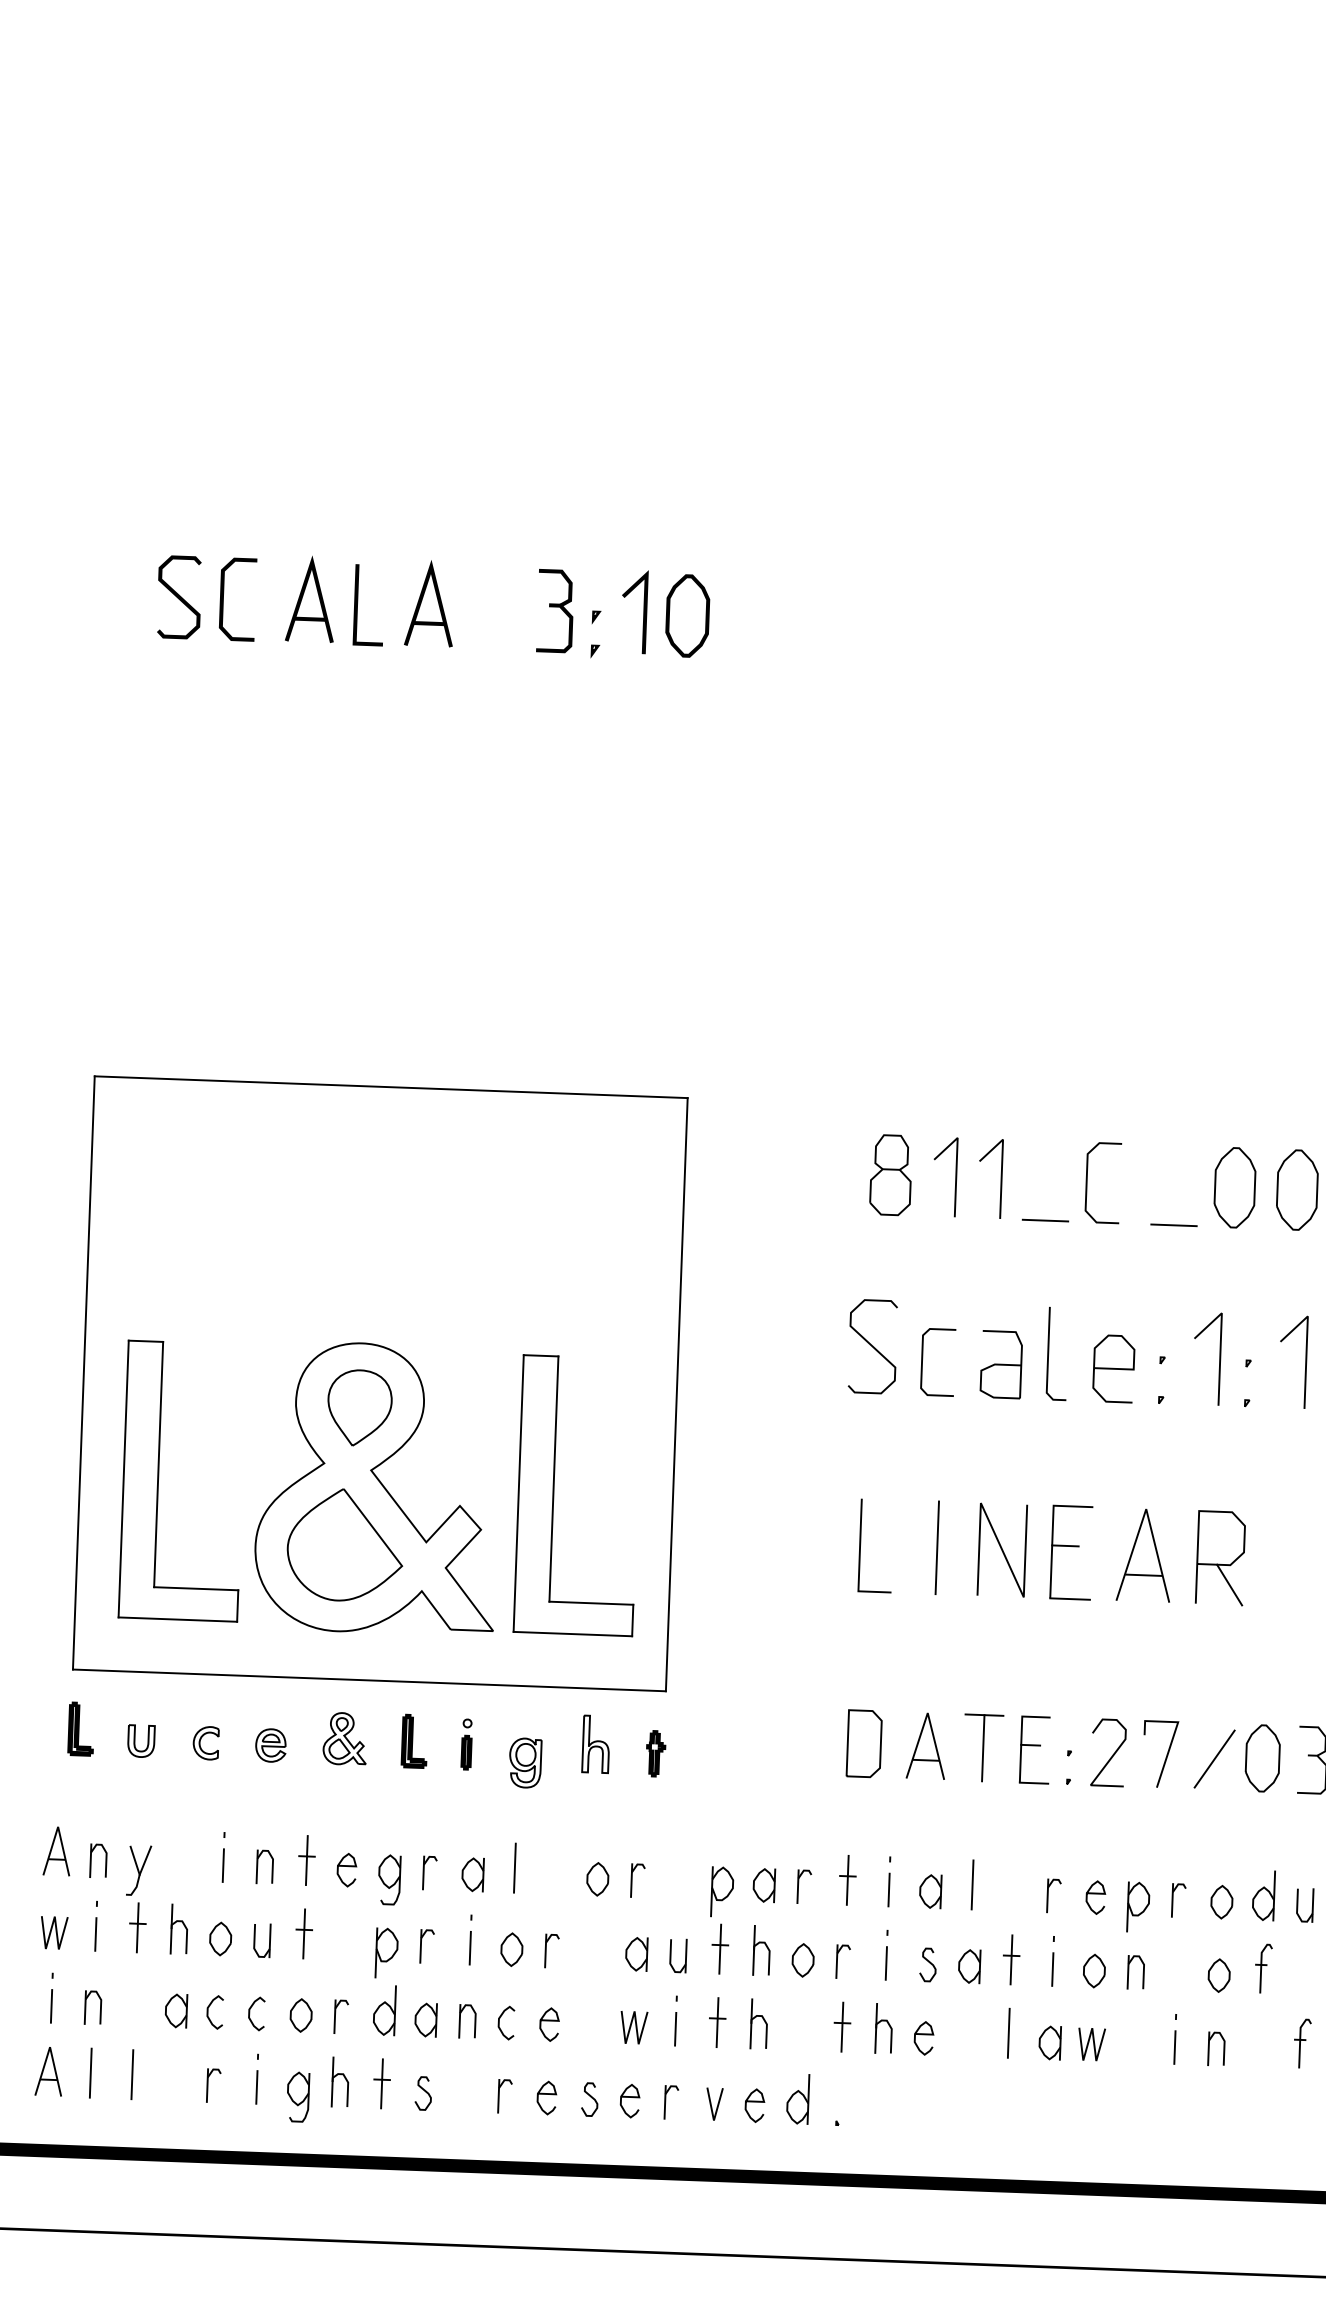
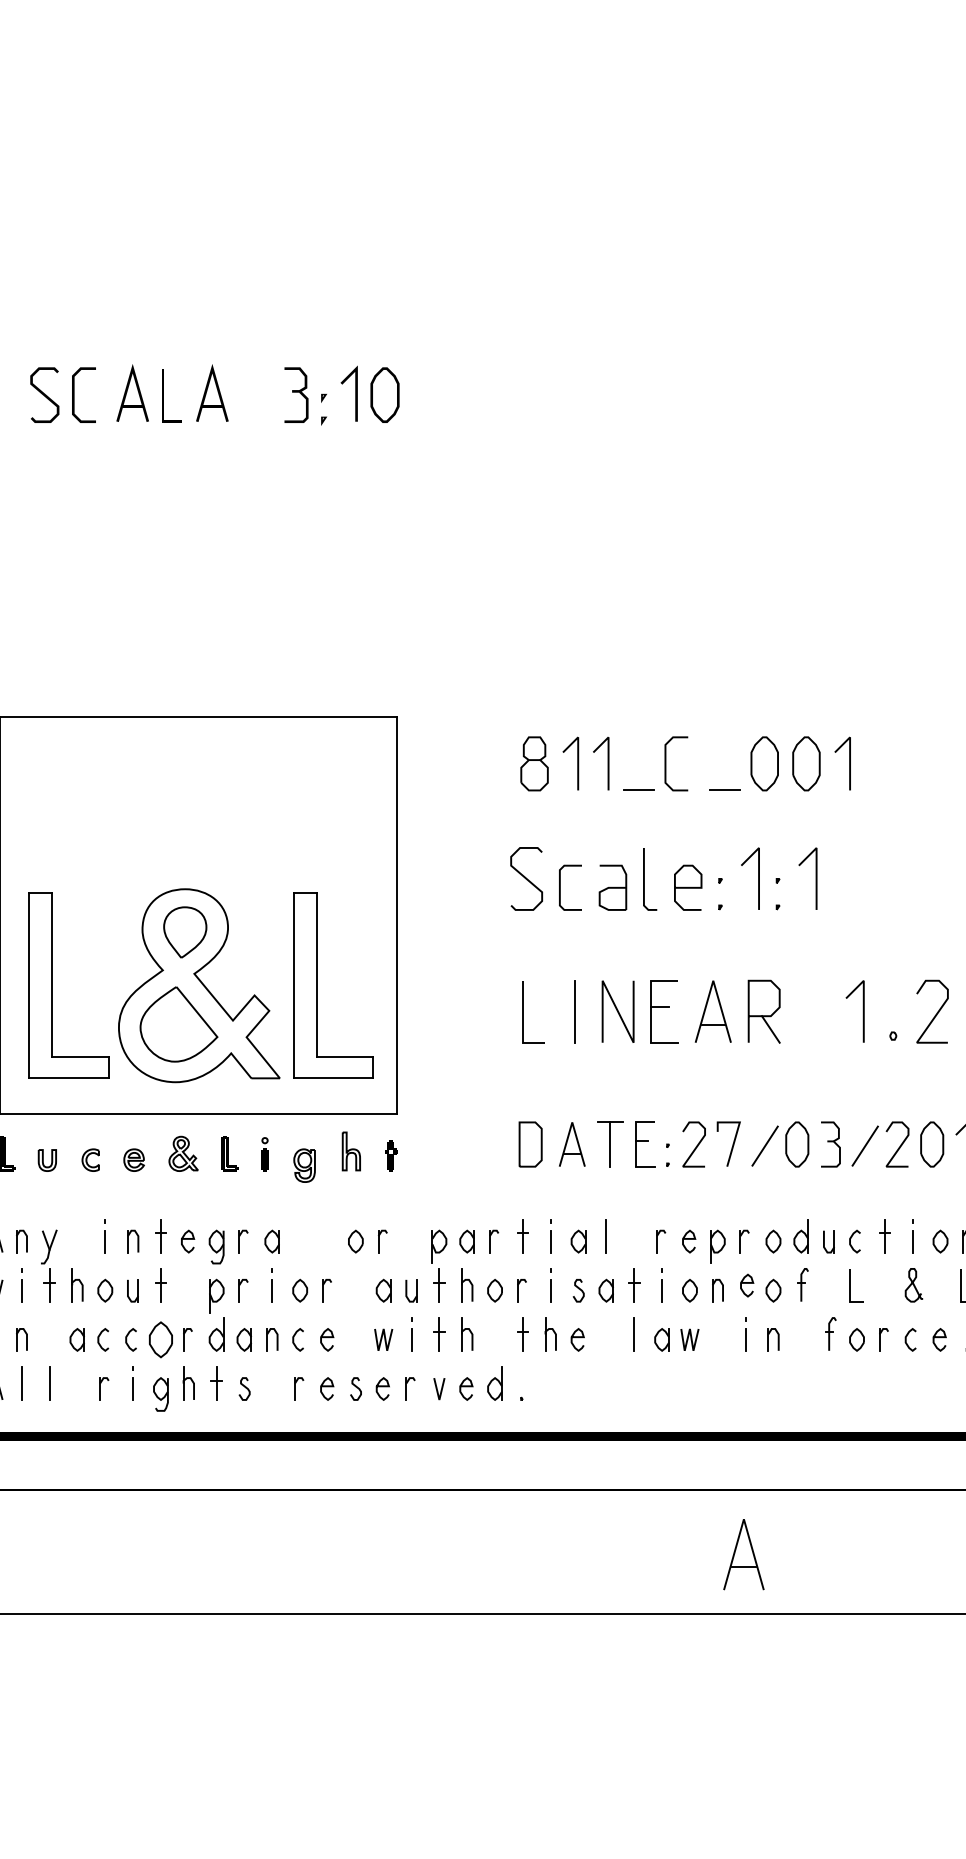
line: (515, 1867) -> (300, 1235), removed
curve: (1180, 1963) -> (747, 1283), added
part: (300, 2014) -> (160, 1339), size x1.6

